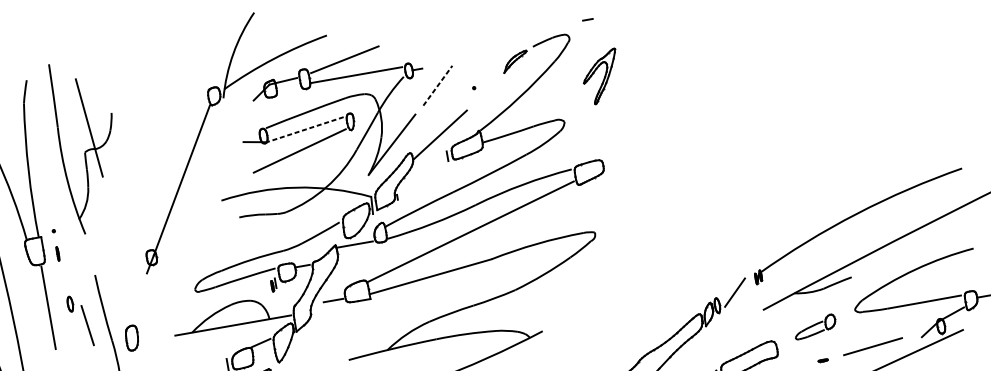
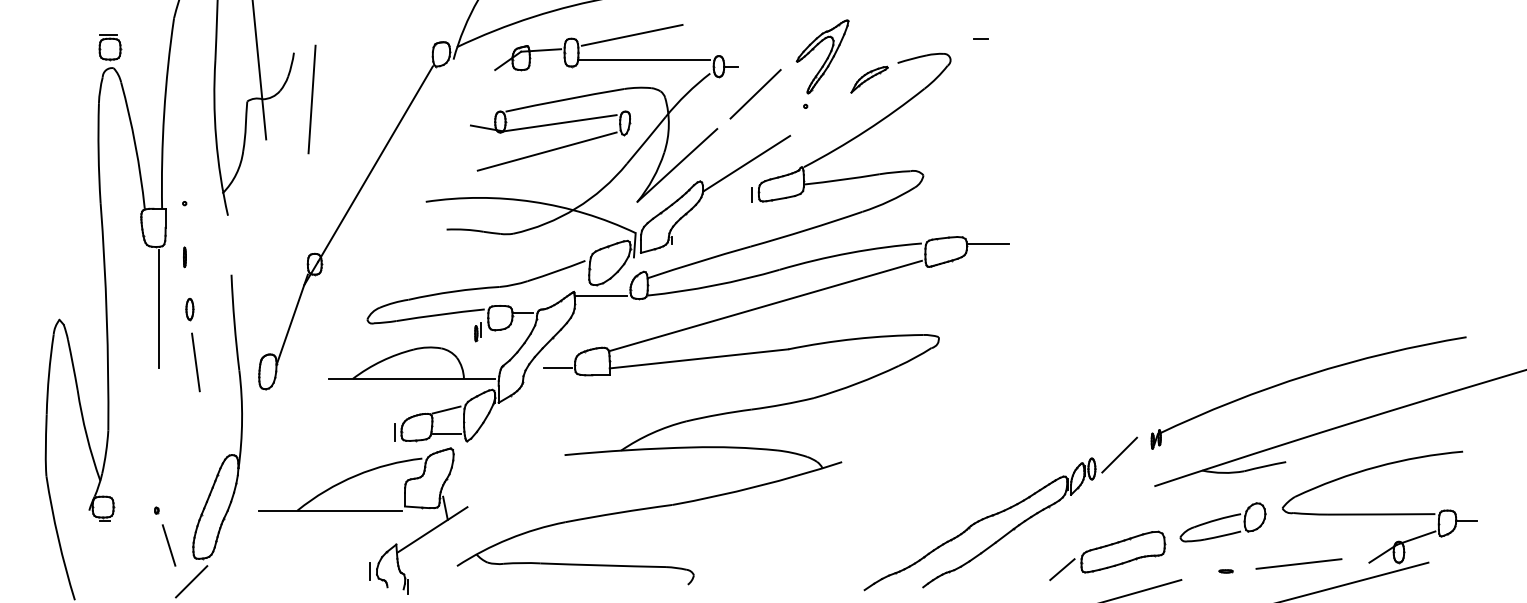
part: (601, 76) -> (822, 56), moved
line: (437, 85) -> (755, 94), dashed -> solid
line: (304, 129) -> (559, 123), dashed -> solid
line: (129, 143) -> (311, 99), added
line: (617, 161) -> (987, 243), added
line: (57, 254) -> (184, 257), moved
line: (142, 298) -> (291, 319), added
line: (87, 325) -> (195, 362), moved
part: (814, 327) -> (1222, 522), size x1.43
line: (264, 360) -> (446, 434), added

